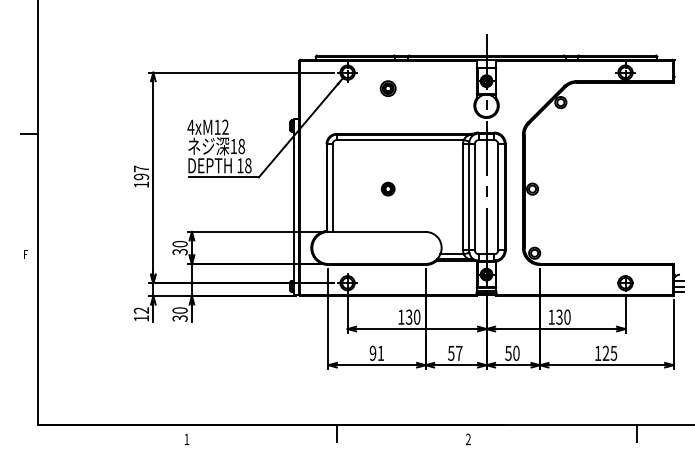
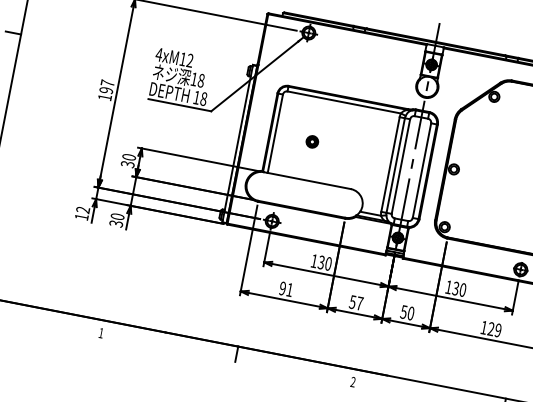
part: (387, 88) -> (341, 54), removed
part: (388, 188) -> (312, 141), moved
text: (613, 352) -> (497, 329), 125 -> 129

